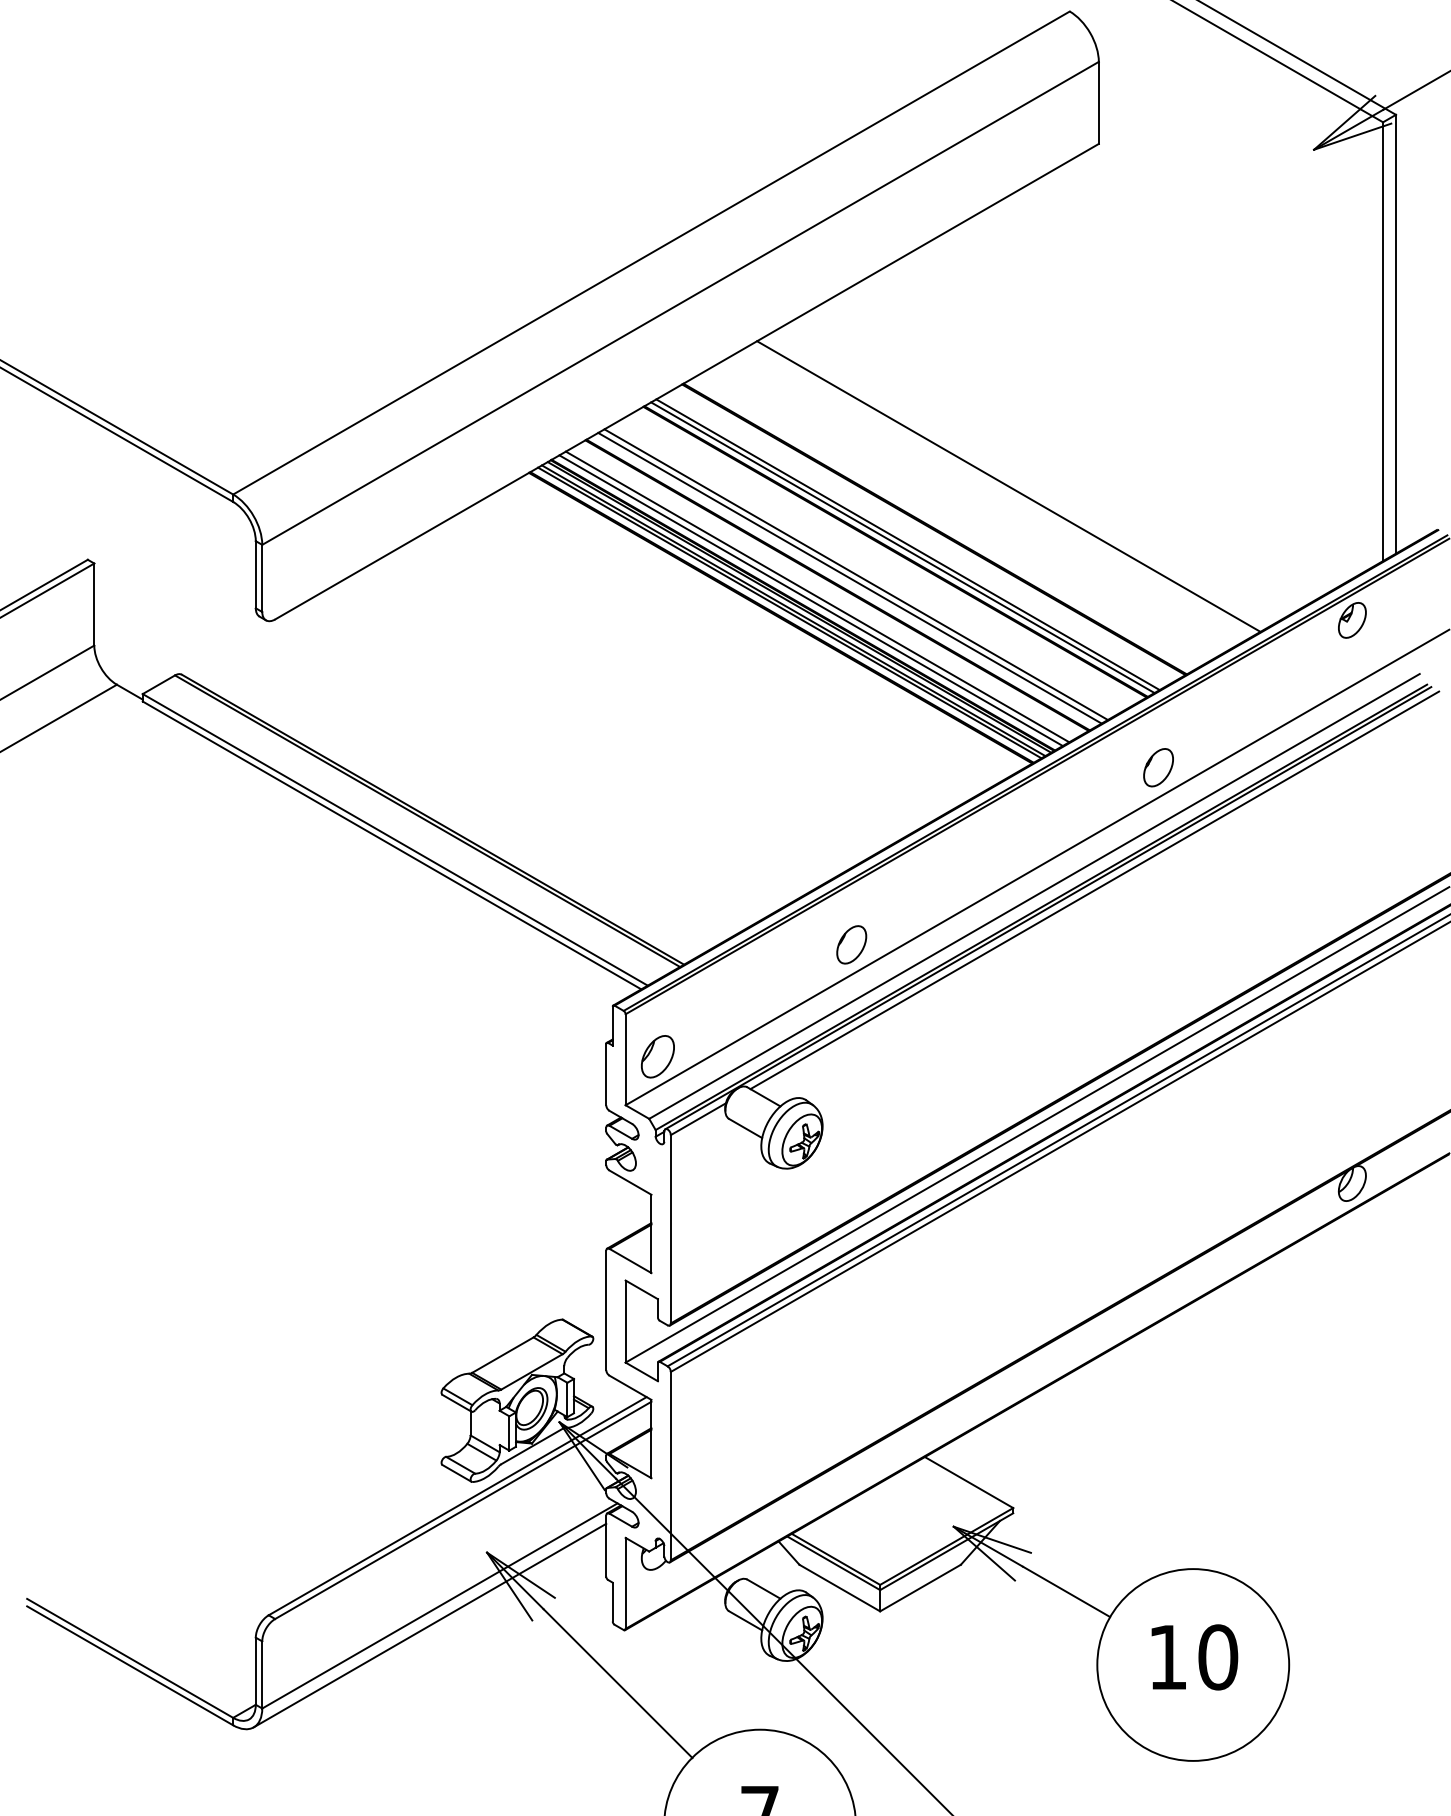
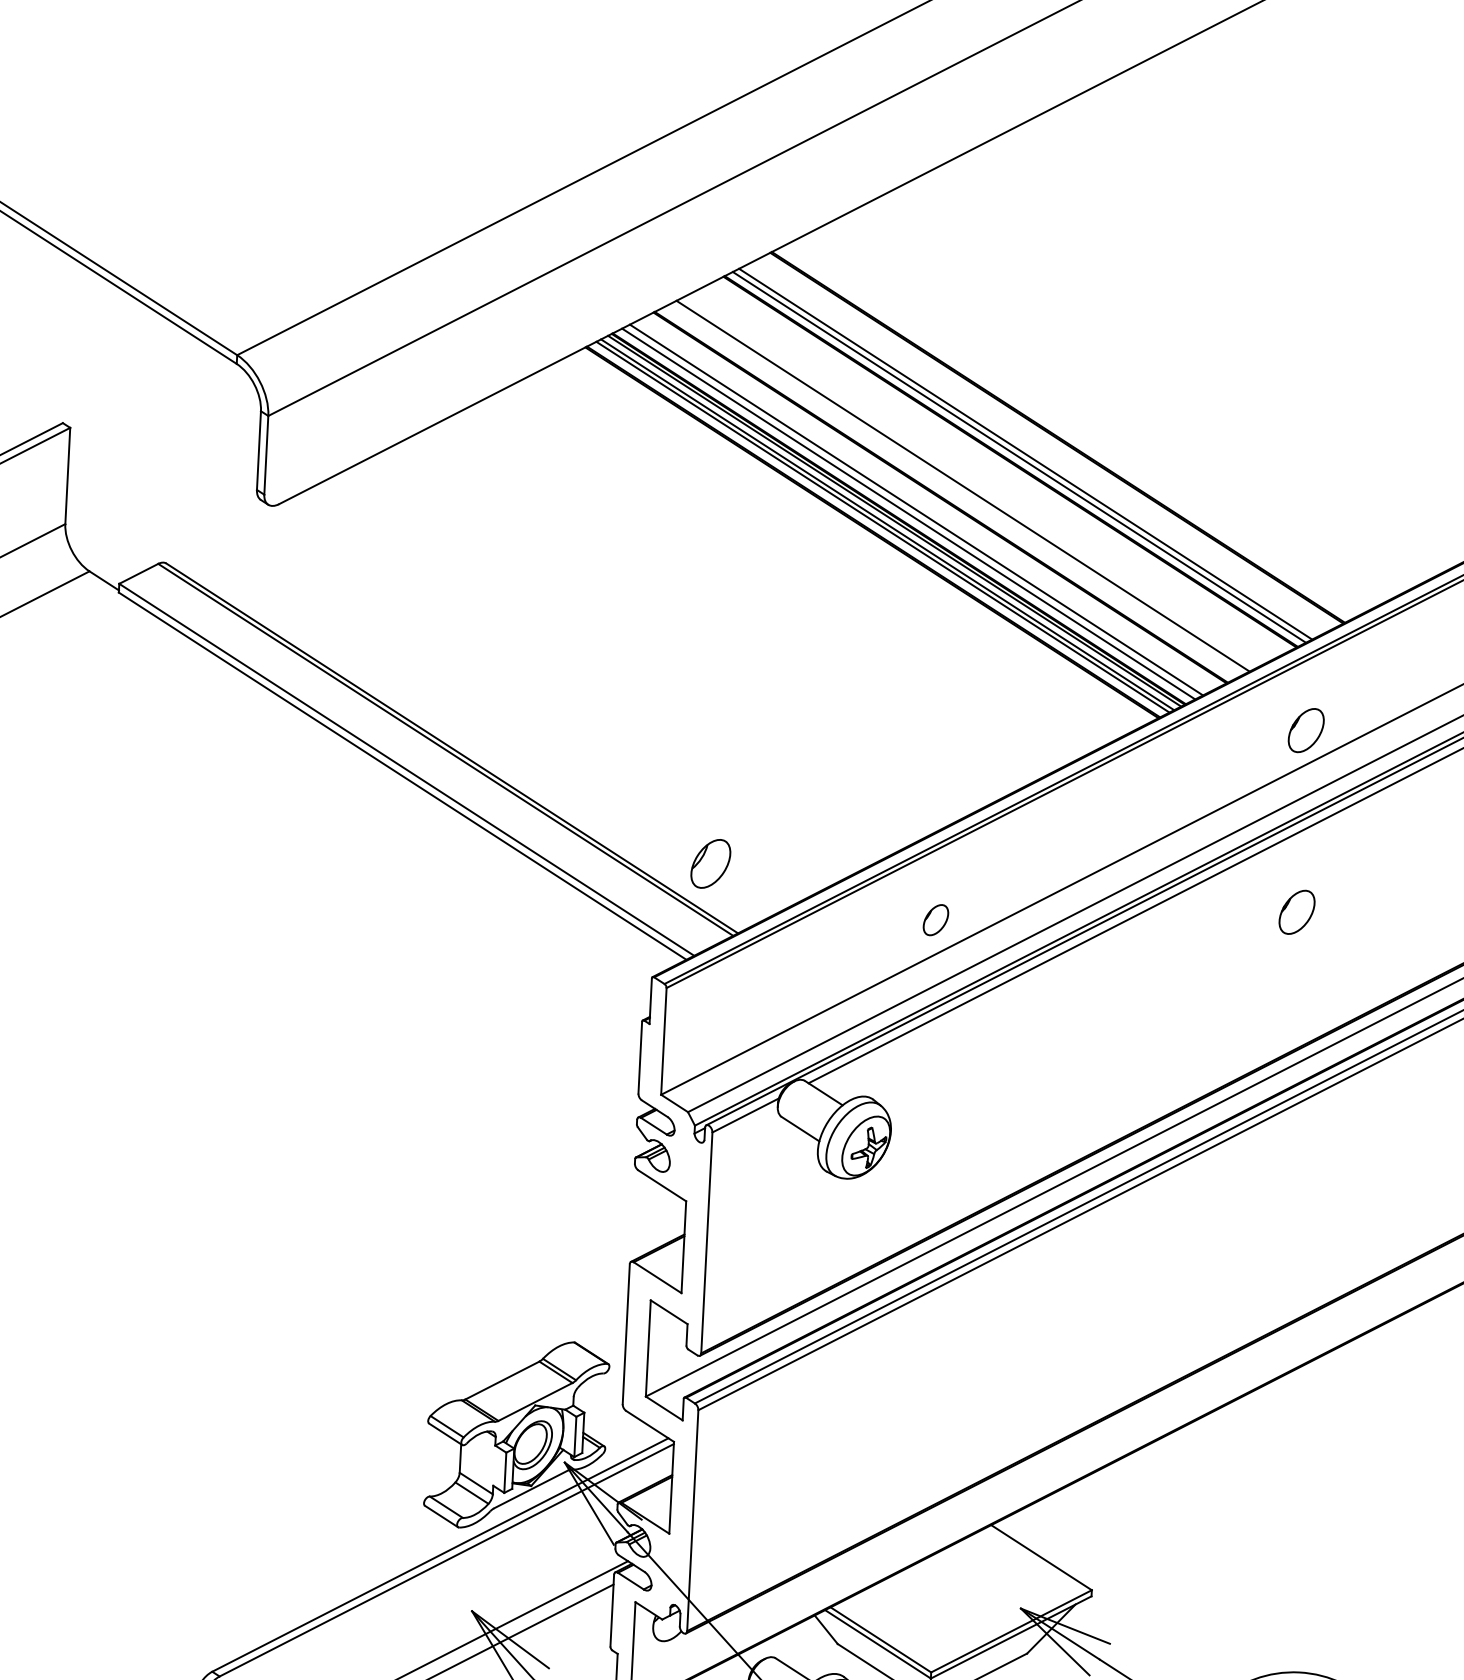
line: (1008, 486) -> (1146, 391), removed
line: (849, 577) -> (955, 489), removed
part: (1158, 922) -> (1296, 912), added
part: (851, 944) -> (935, 919), size x0.7
part: (657, 1056) -> (710, 863), moved

